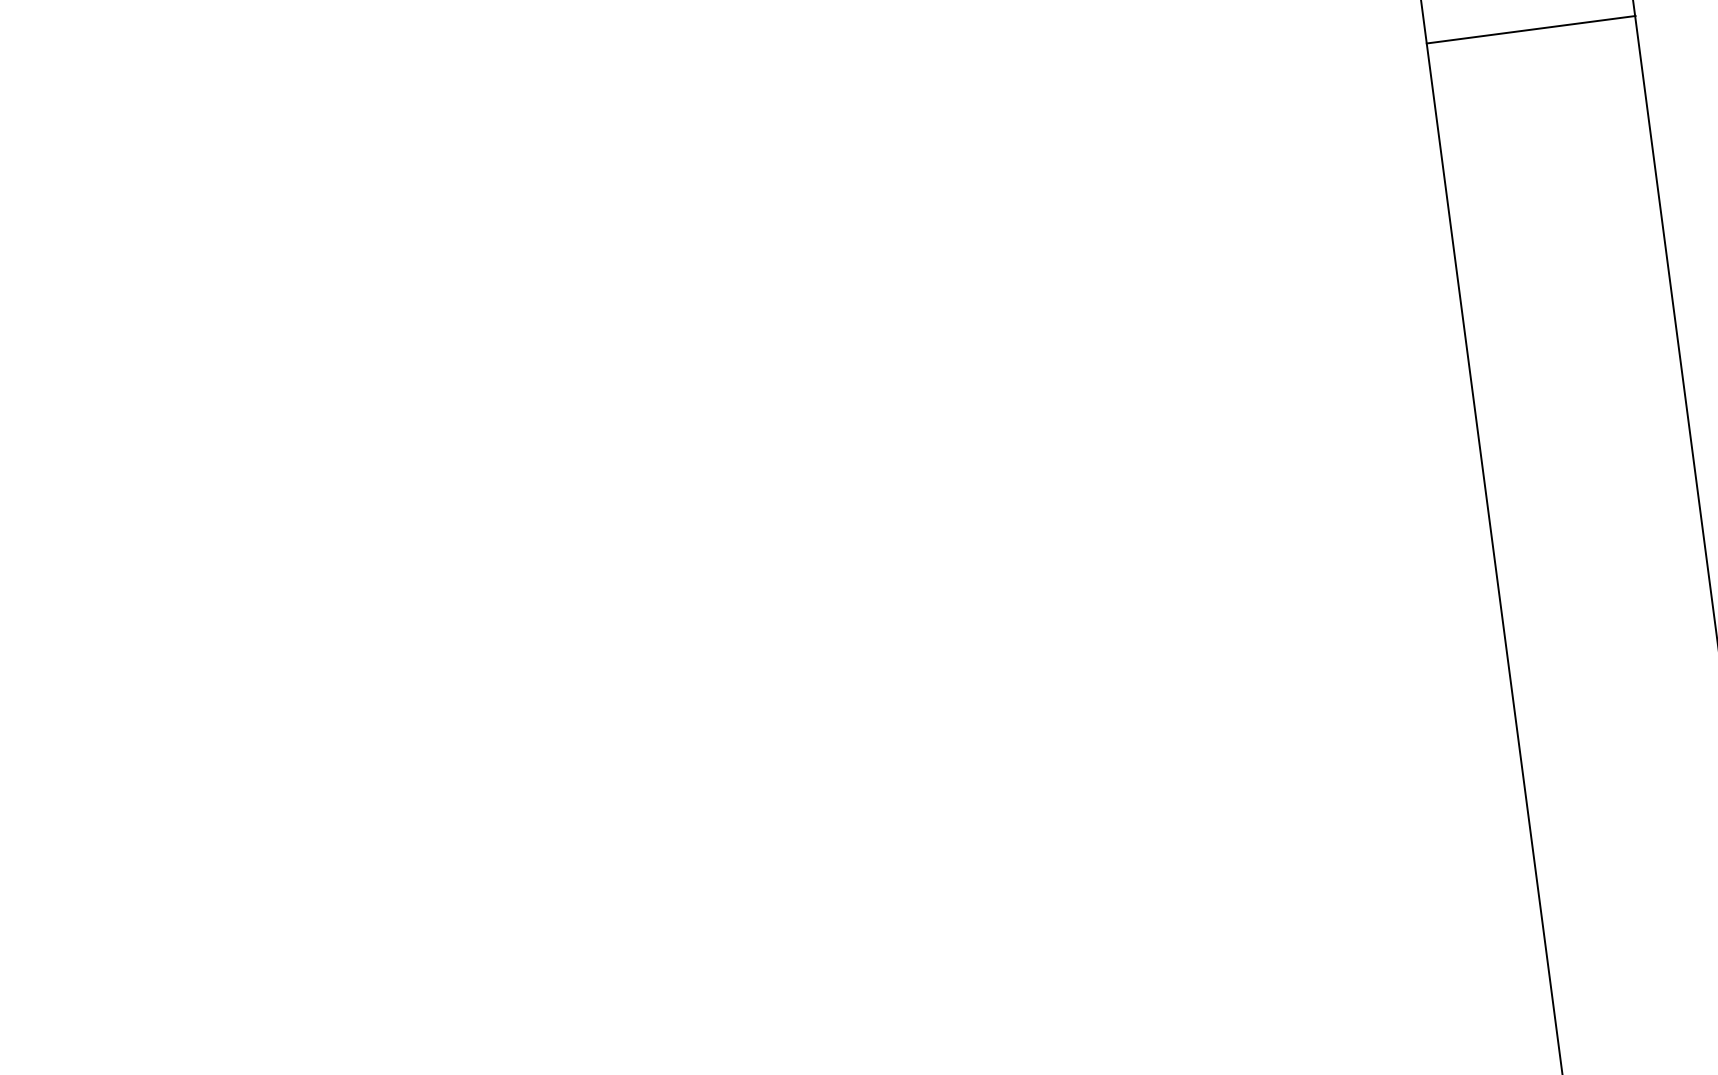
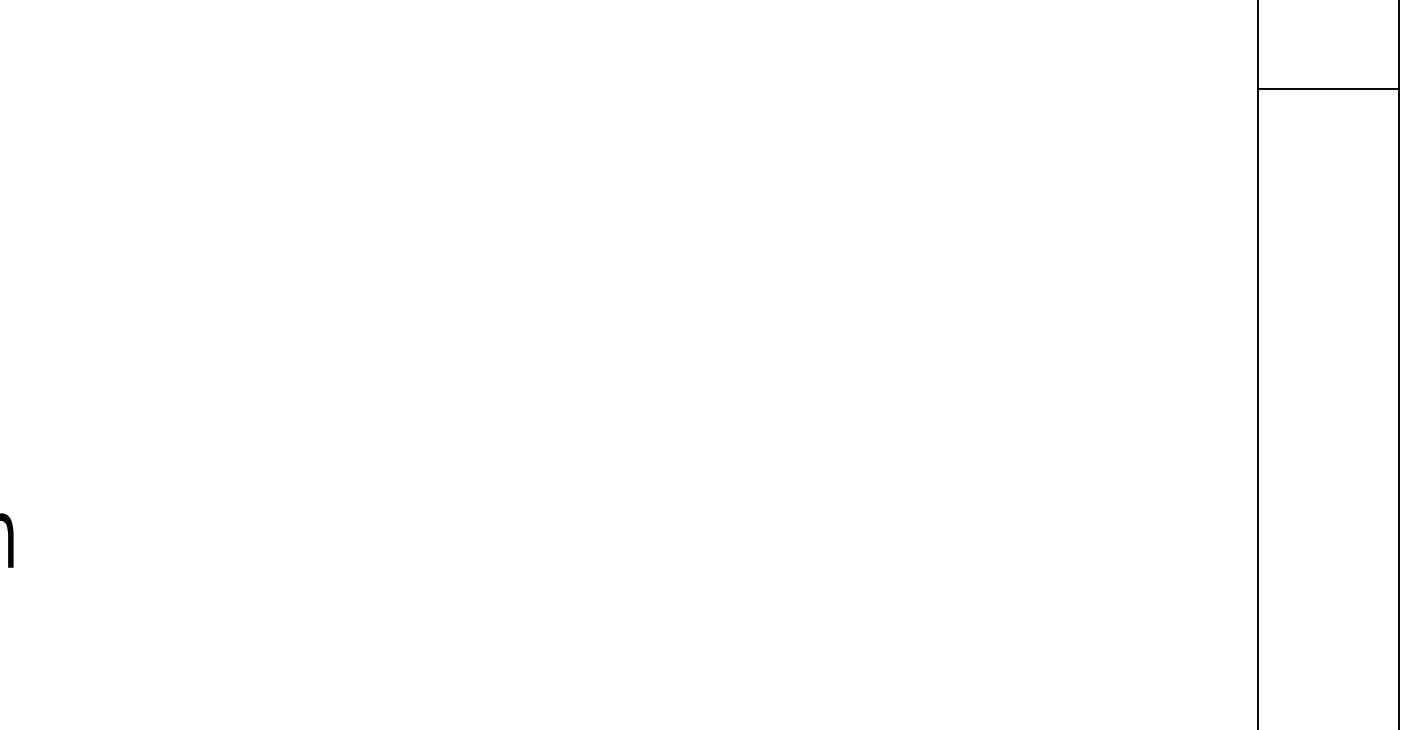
line: (1531, 29) -> (1328, 88), moved

